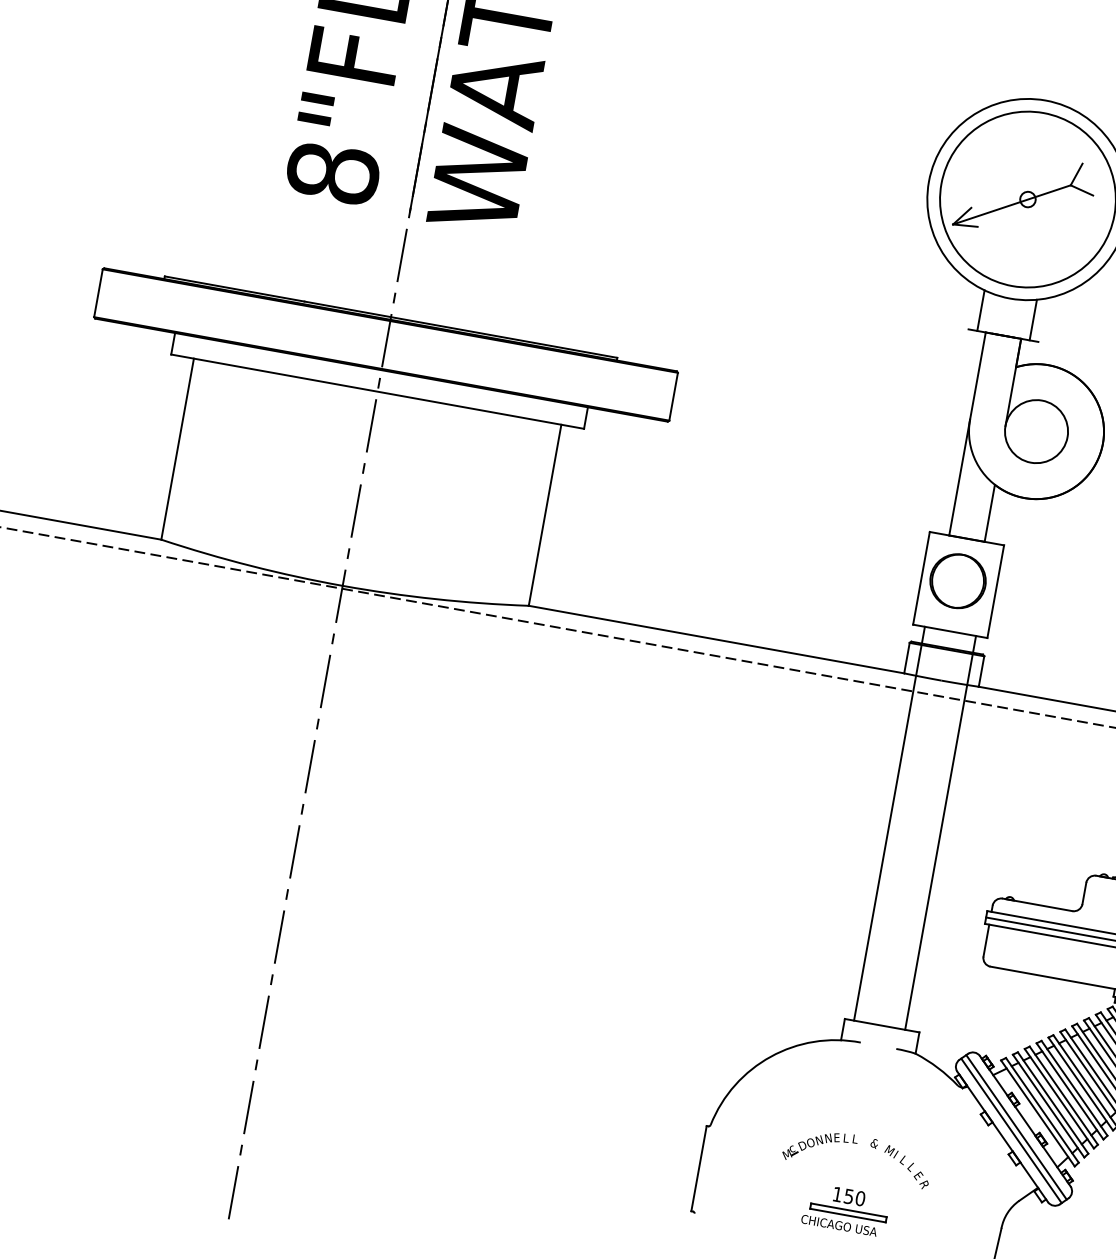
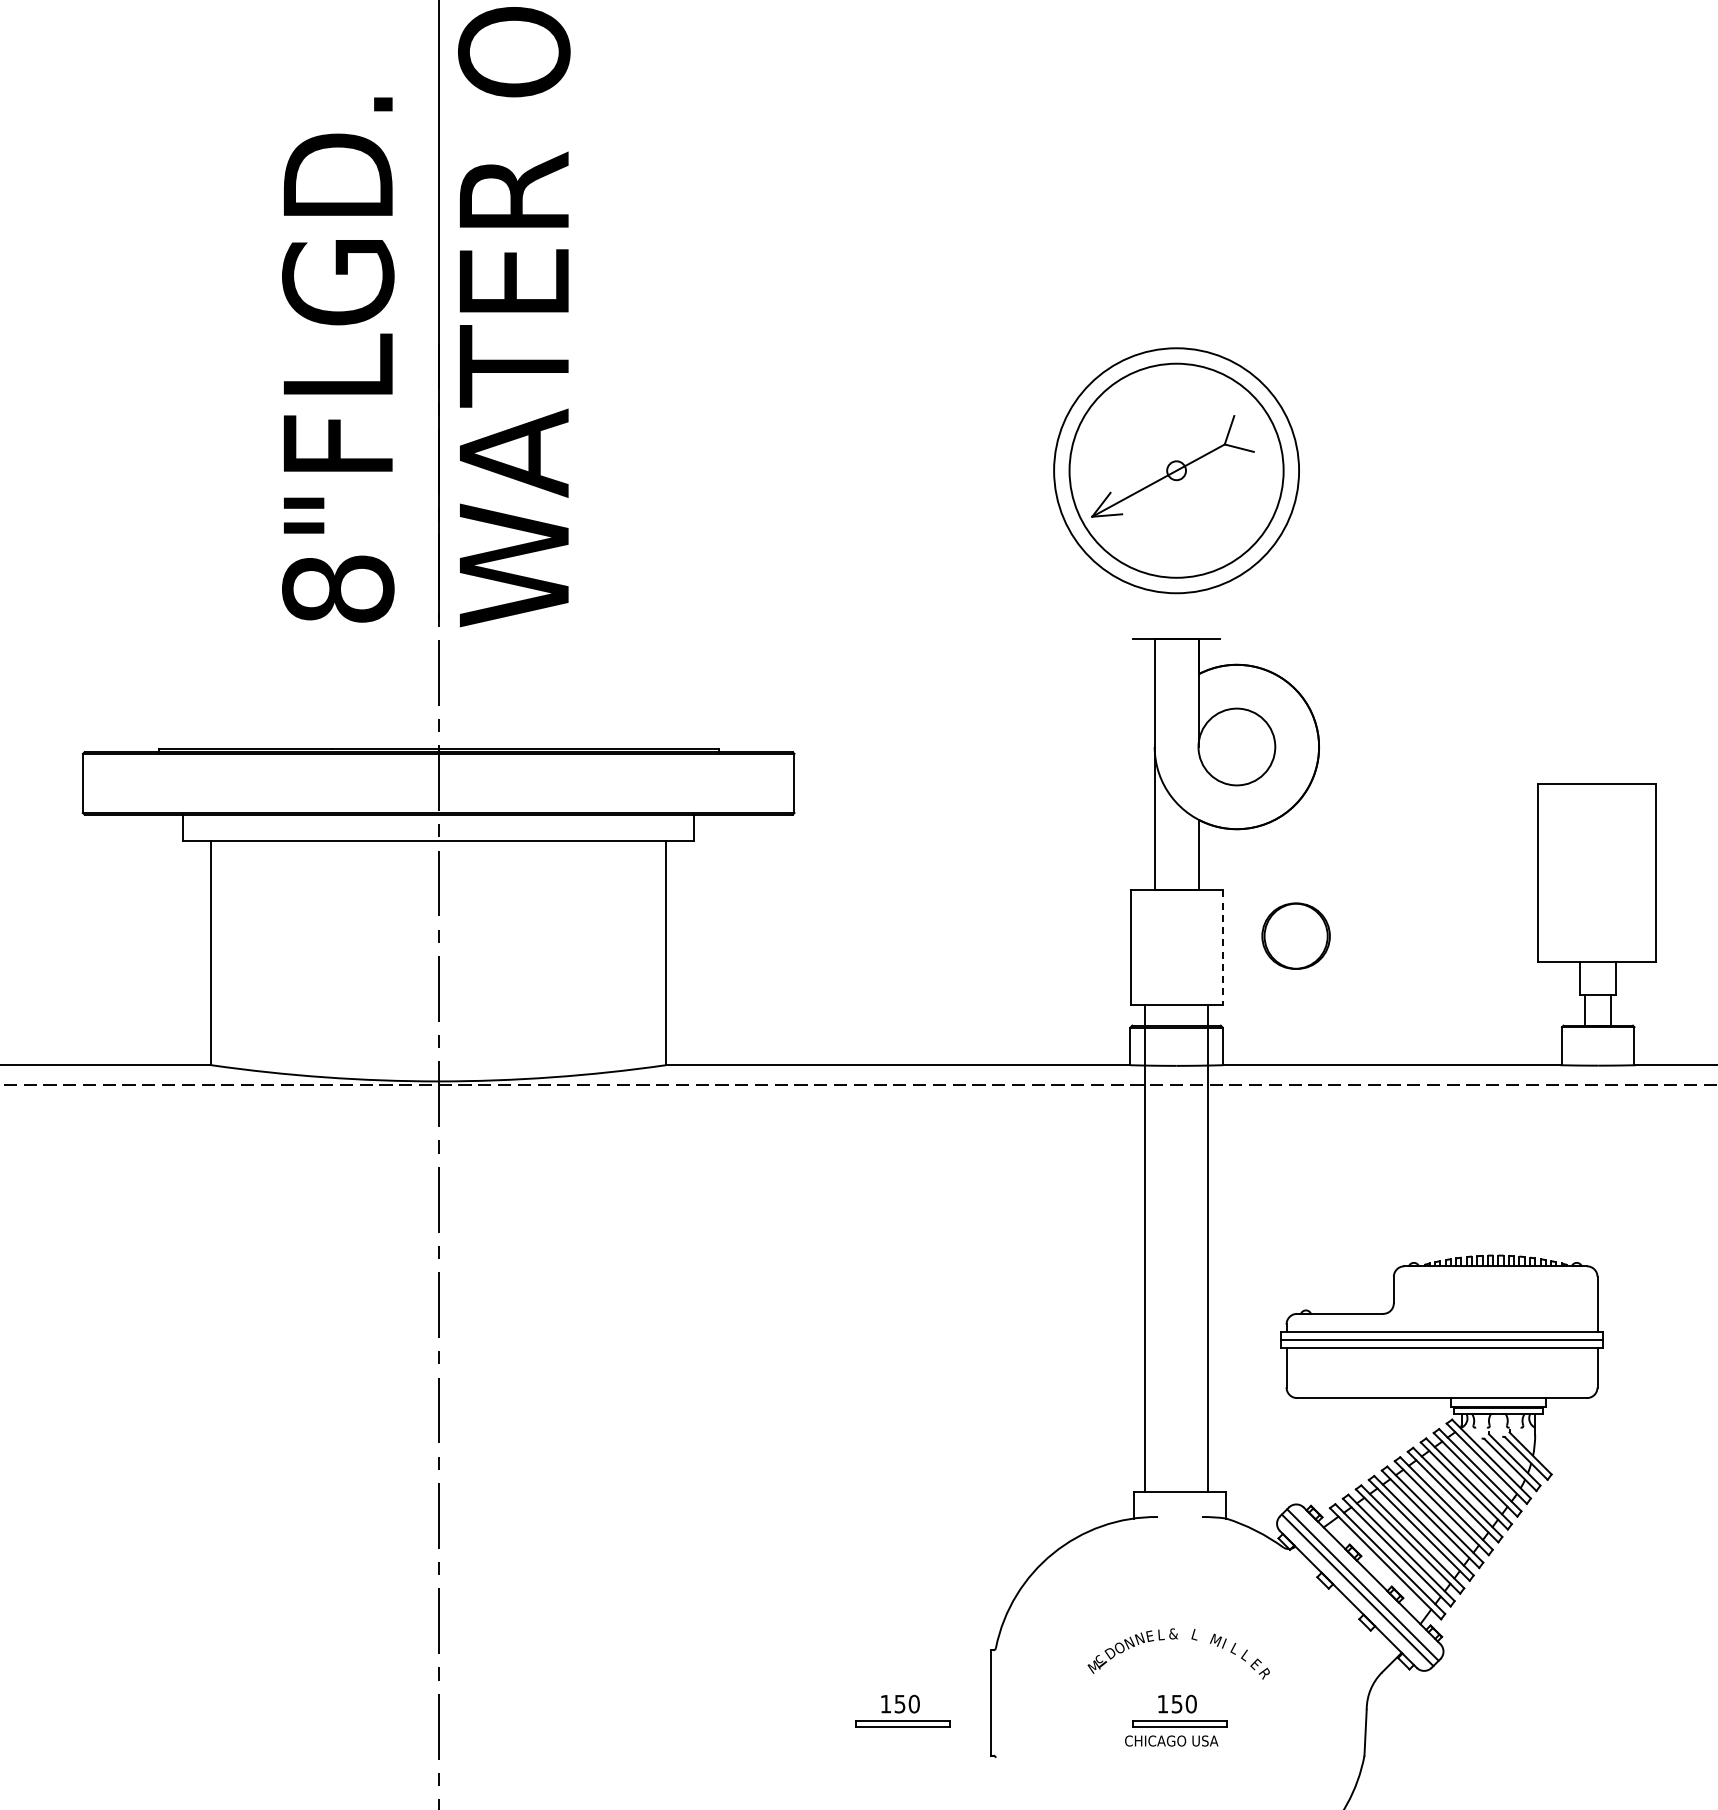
line: (981, 310) -> (1144, 613), removed
line: (1032, 319) -> (1208, 613), removed
part: (957, 580) -> (1295, 935), moved
line: (995, 592) -> (1222, 948), solid -> dashed
text: (856, 1138) -> (1173, 1633), L -> &
text: (873, 1142) -> (1195, 1634), & -> L
part: (626, 1161) -> (902, 1710), added

